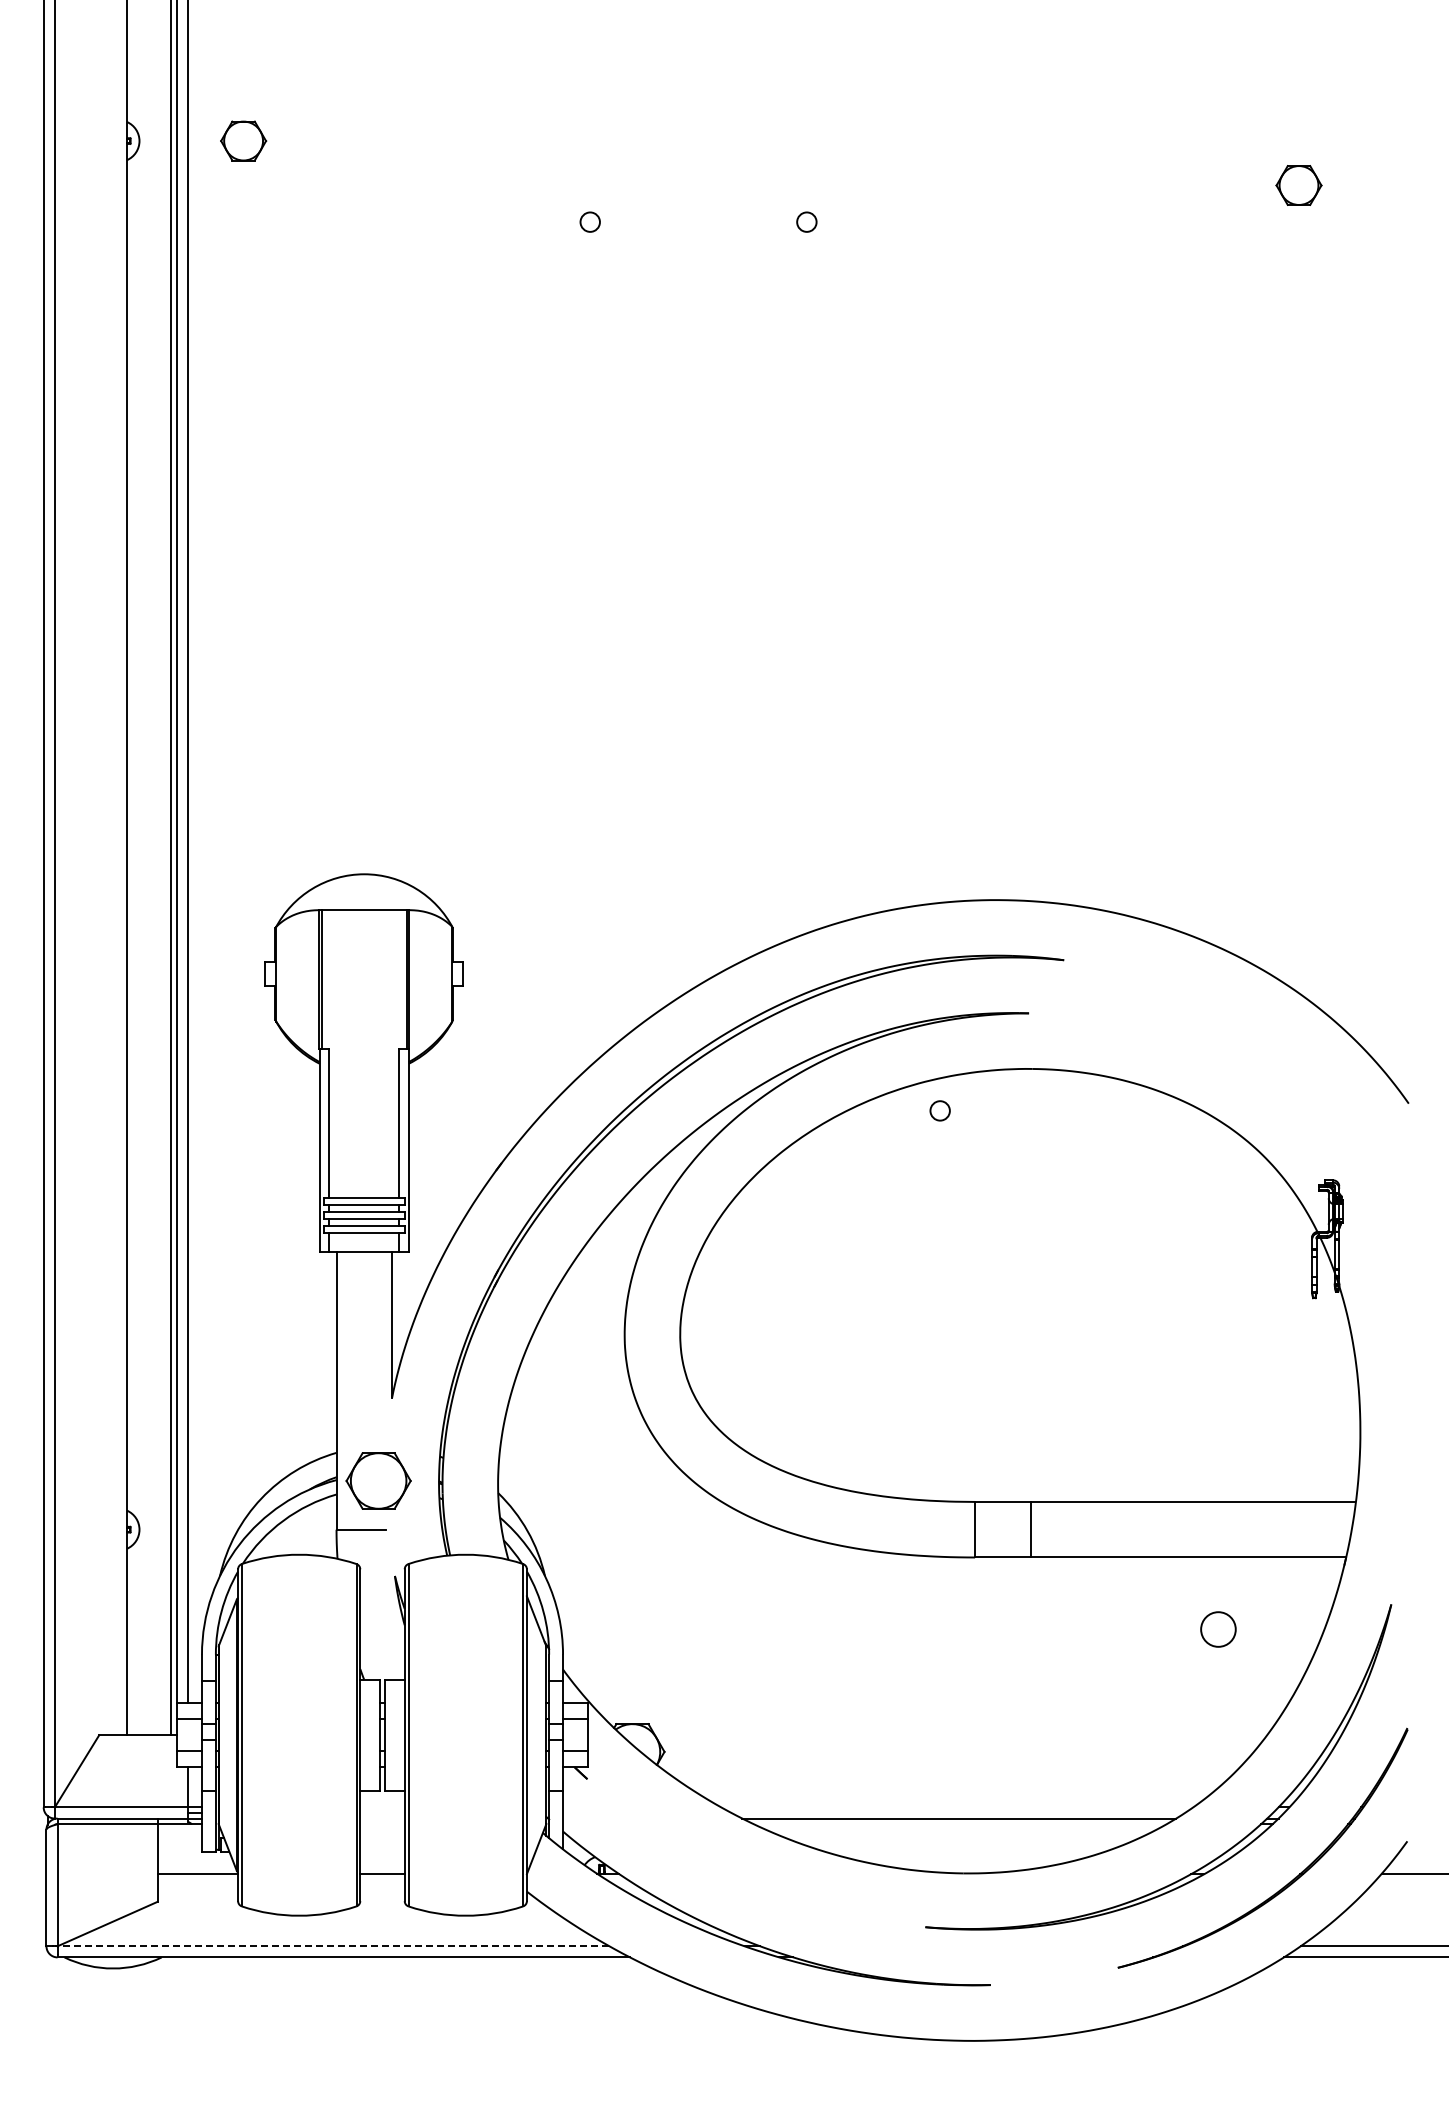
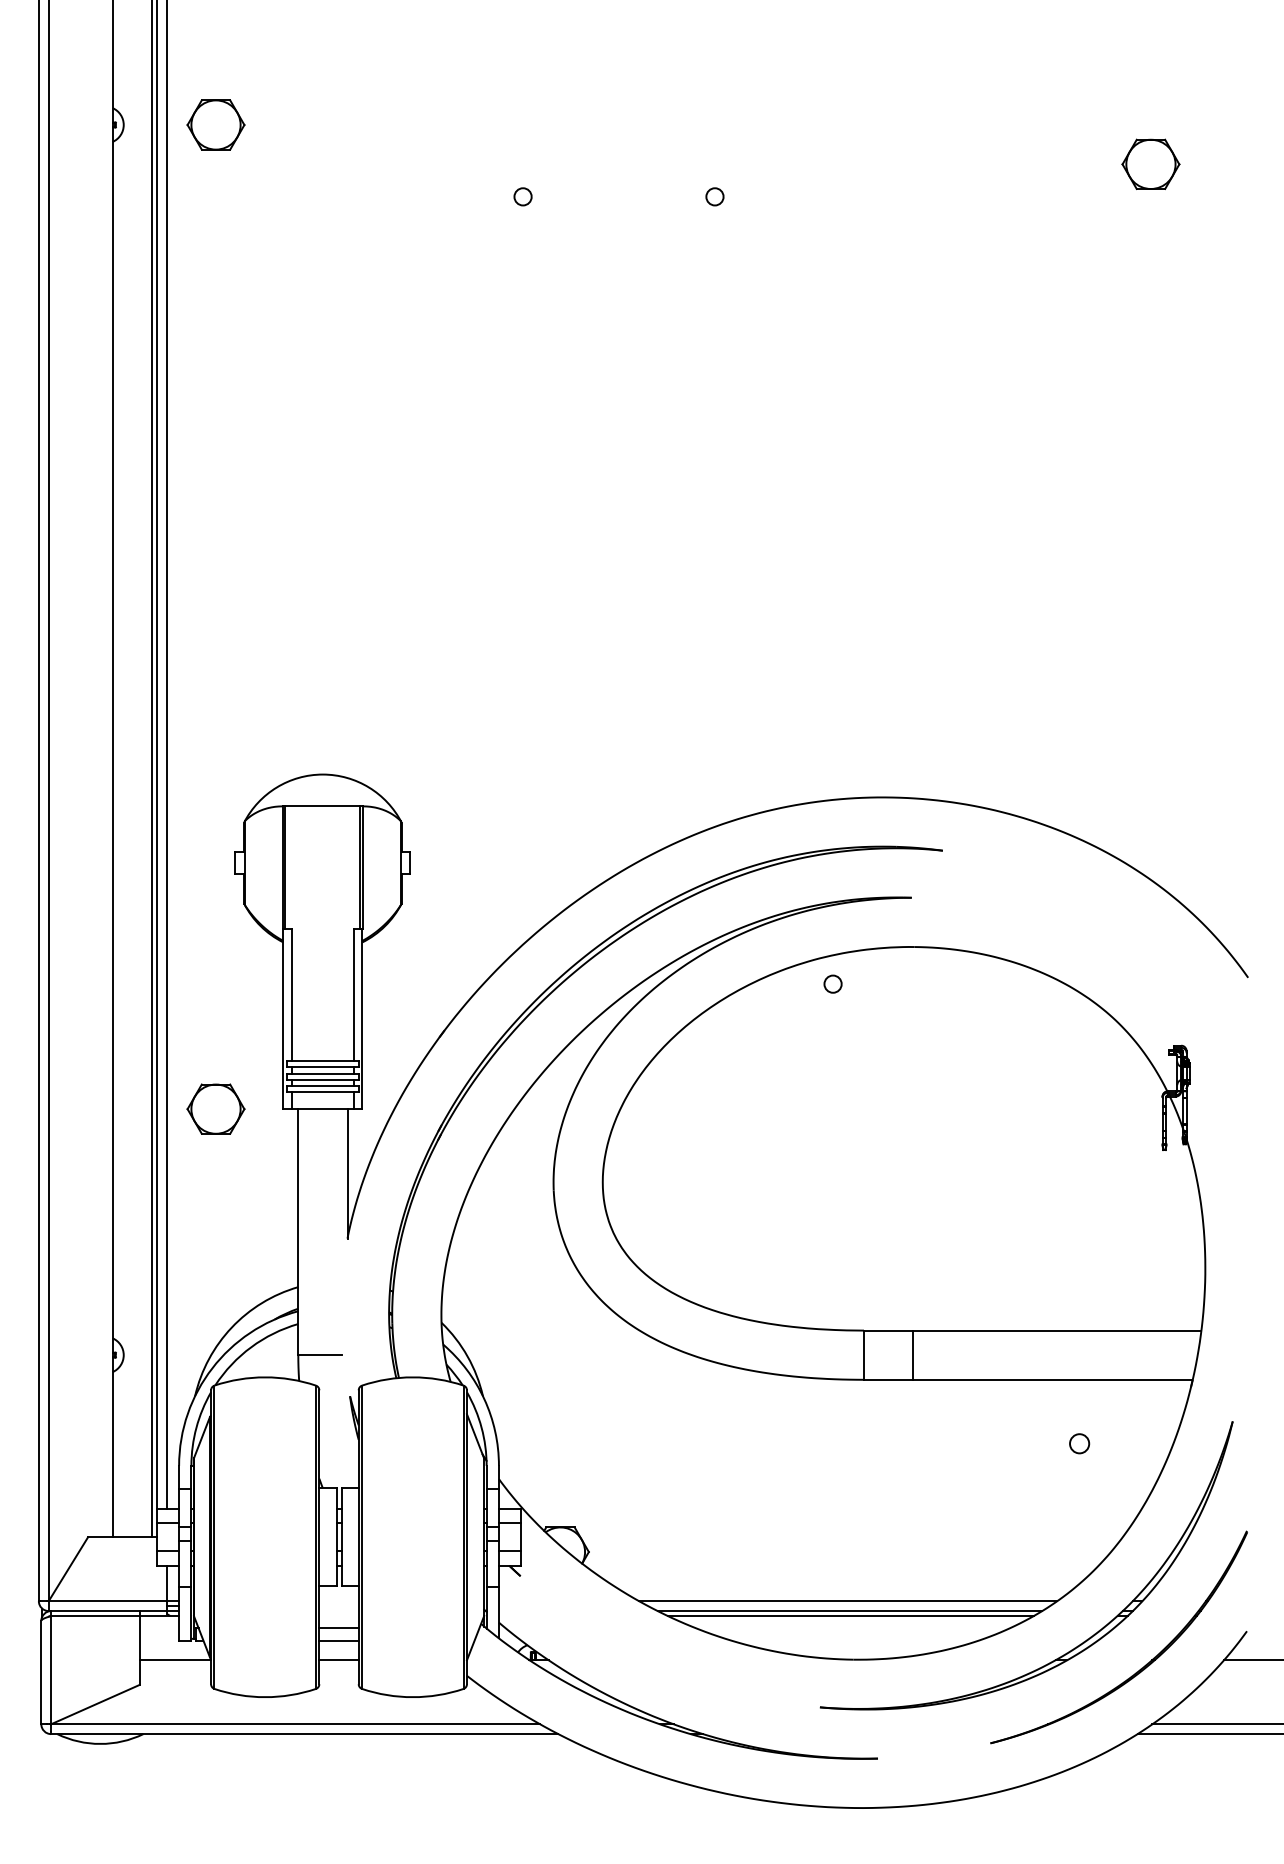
part: (243, 140) -> (215, 124), size x1.43
part: (1298, 185) -> (1150, 164), size x1.43
part: (378, 1480) -> (215, 1108), moved
circle: (1218, 1629) -> (1079, 1443), size x0.62
line: (957, 1807) -> (848, 1601), added
line: (959, 1824) -> (850, 1616), added
line: (382, 1837) -> (339, 1627), added
line: (382, 1851) -> (339, 1640), added
line: (333, 1946) -> (295, 1724), dashed -> solid

